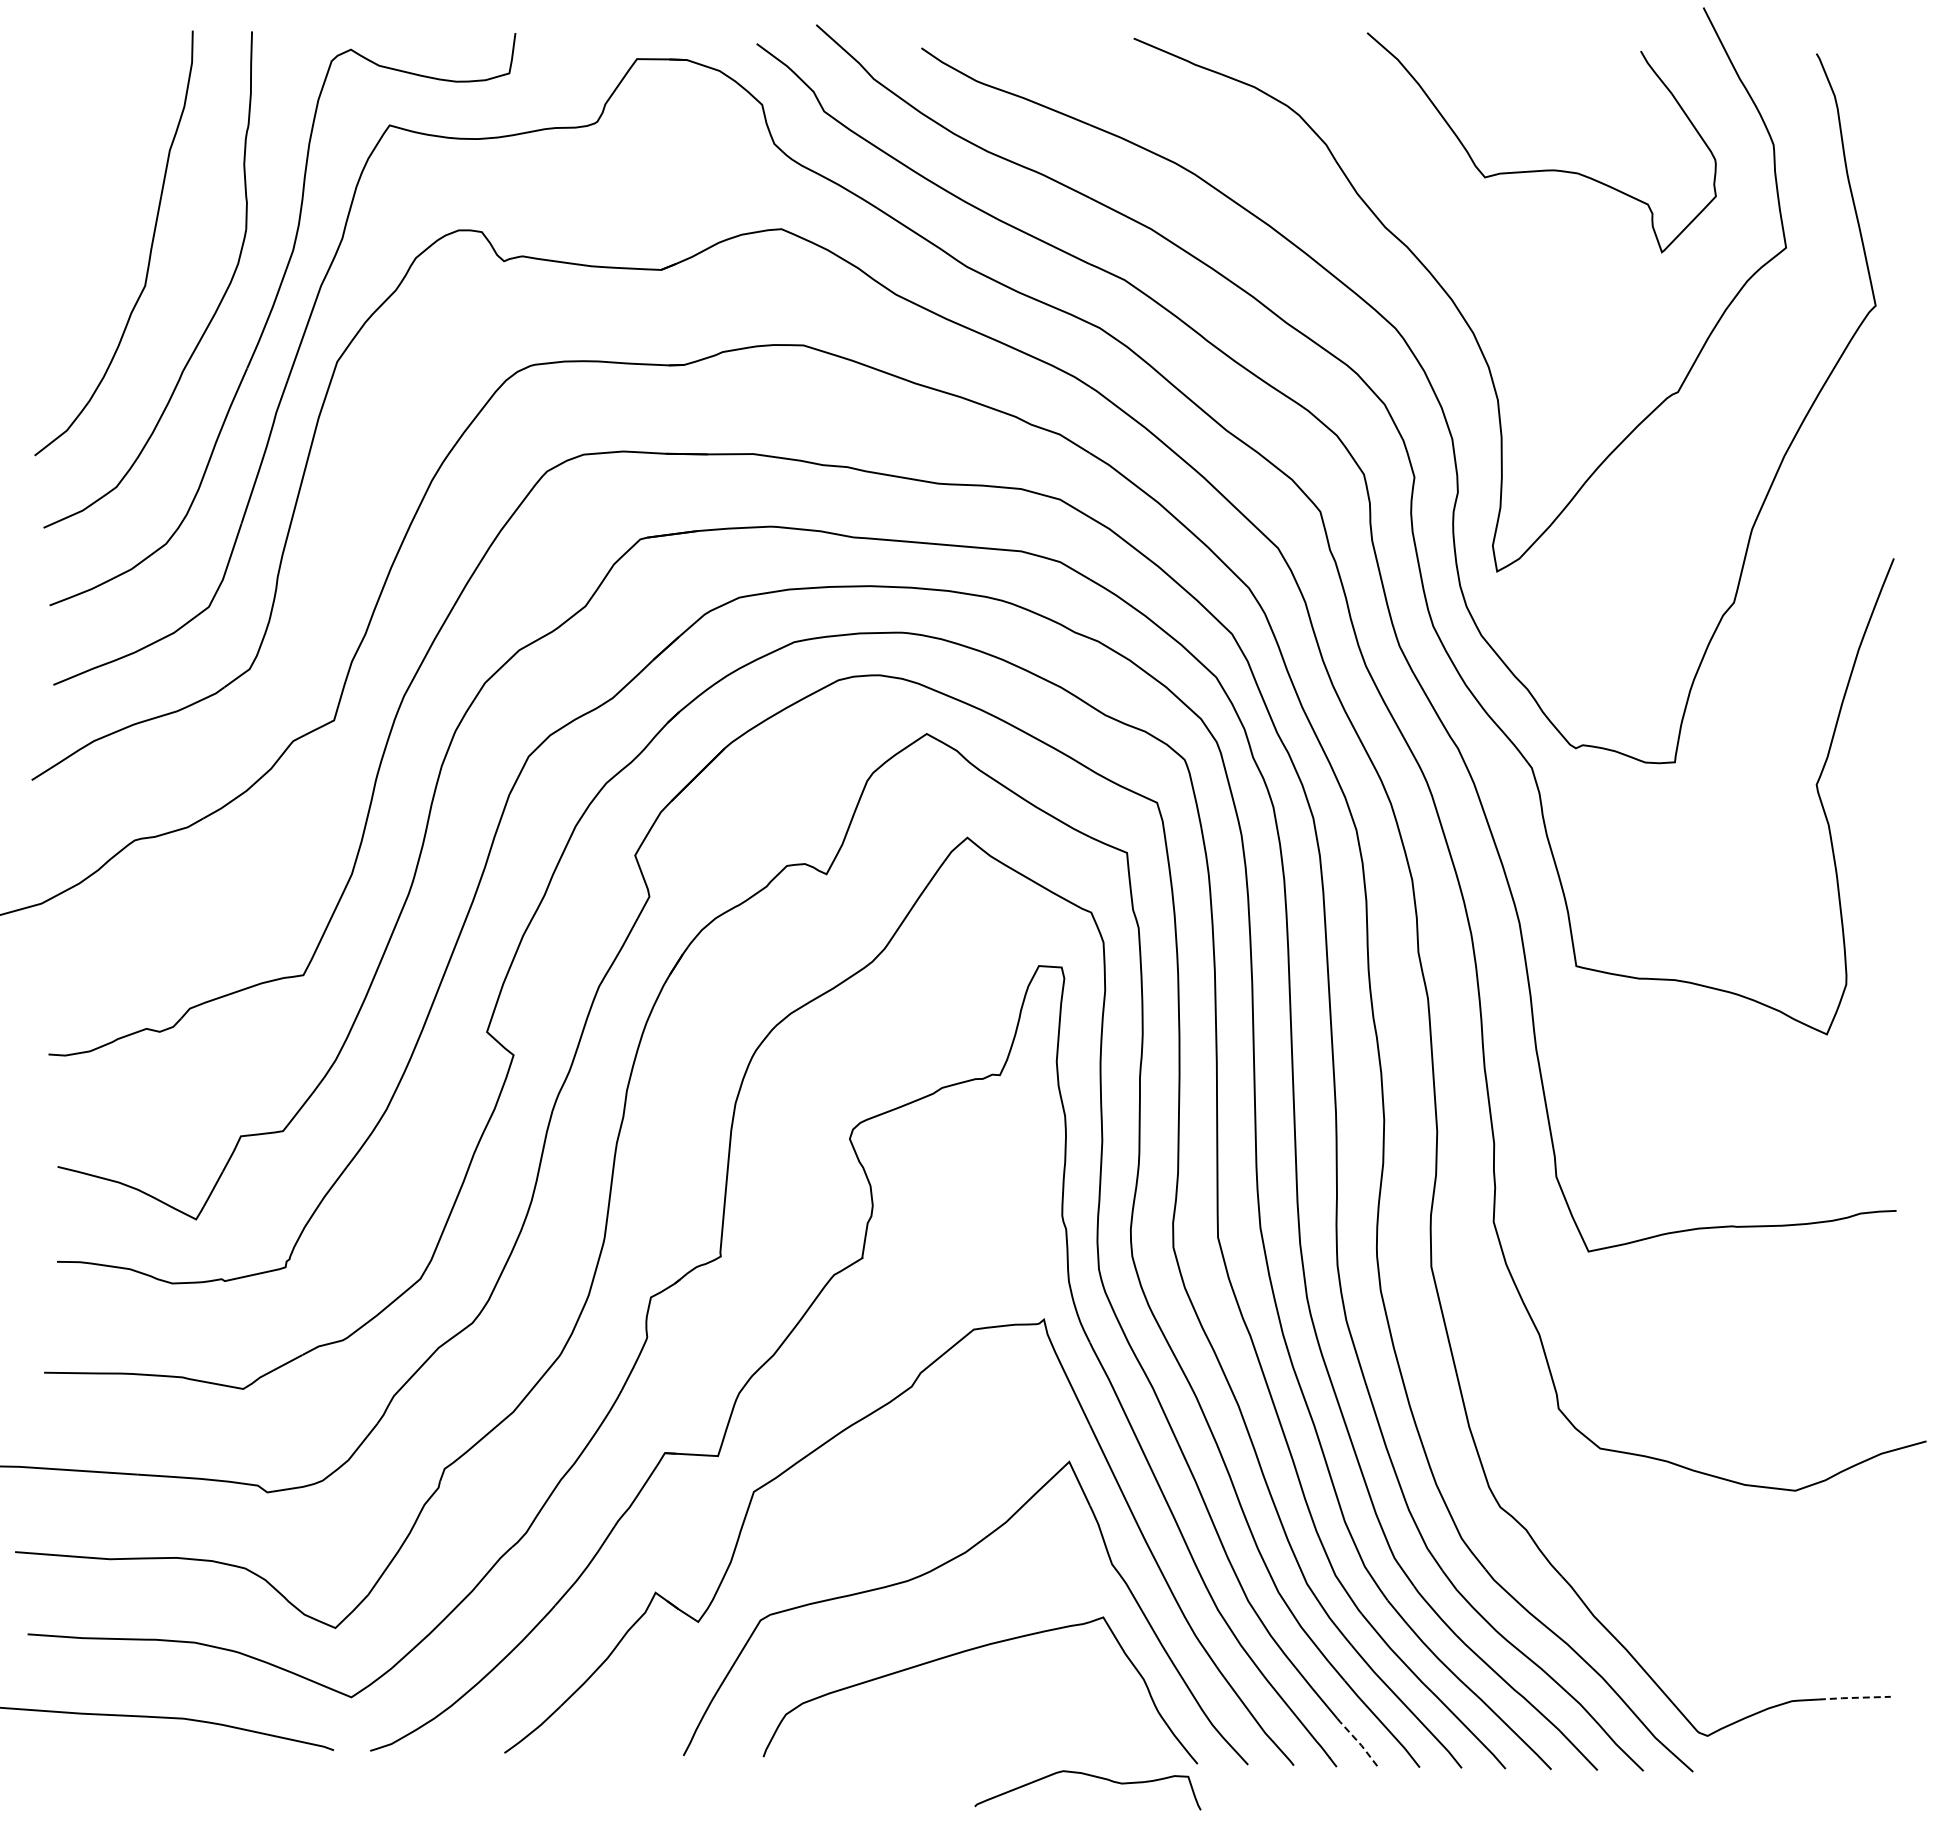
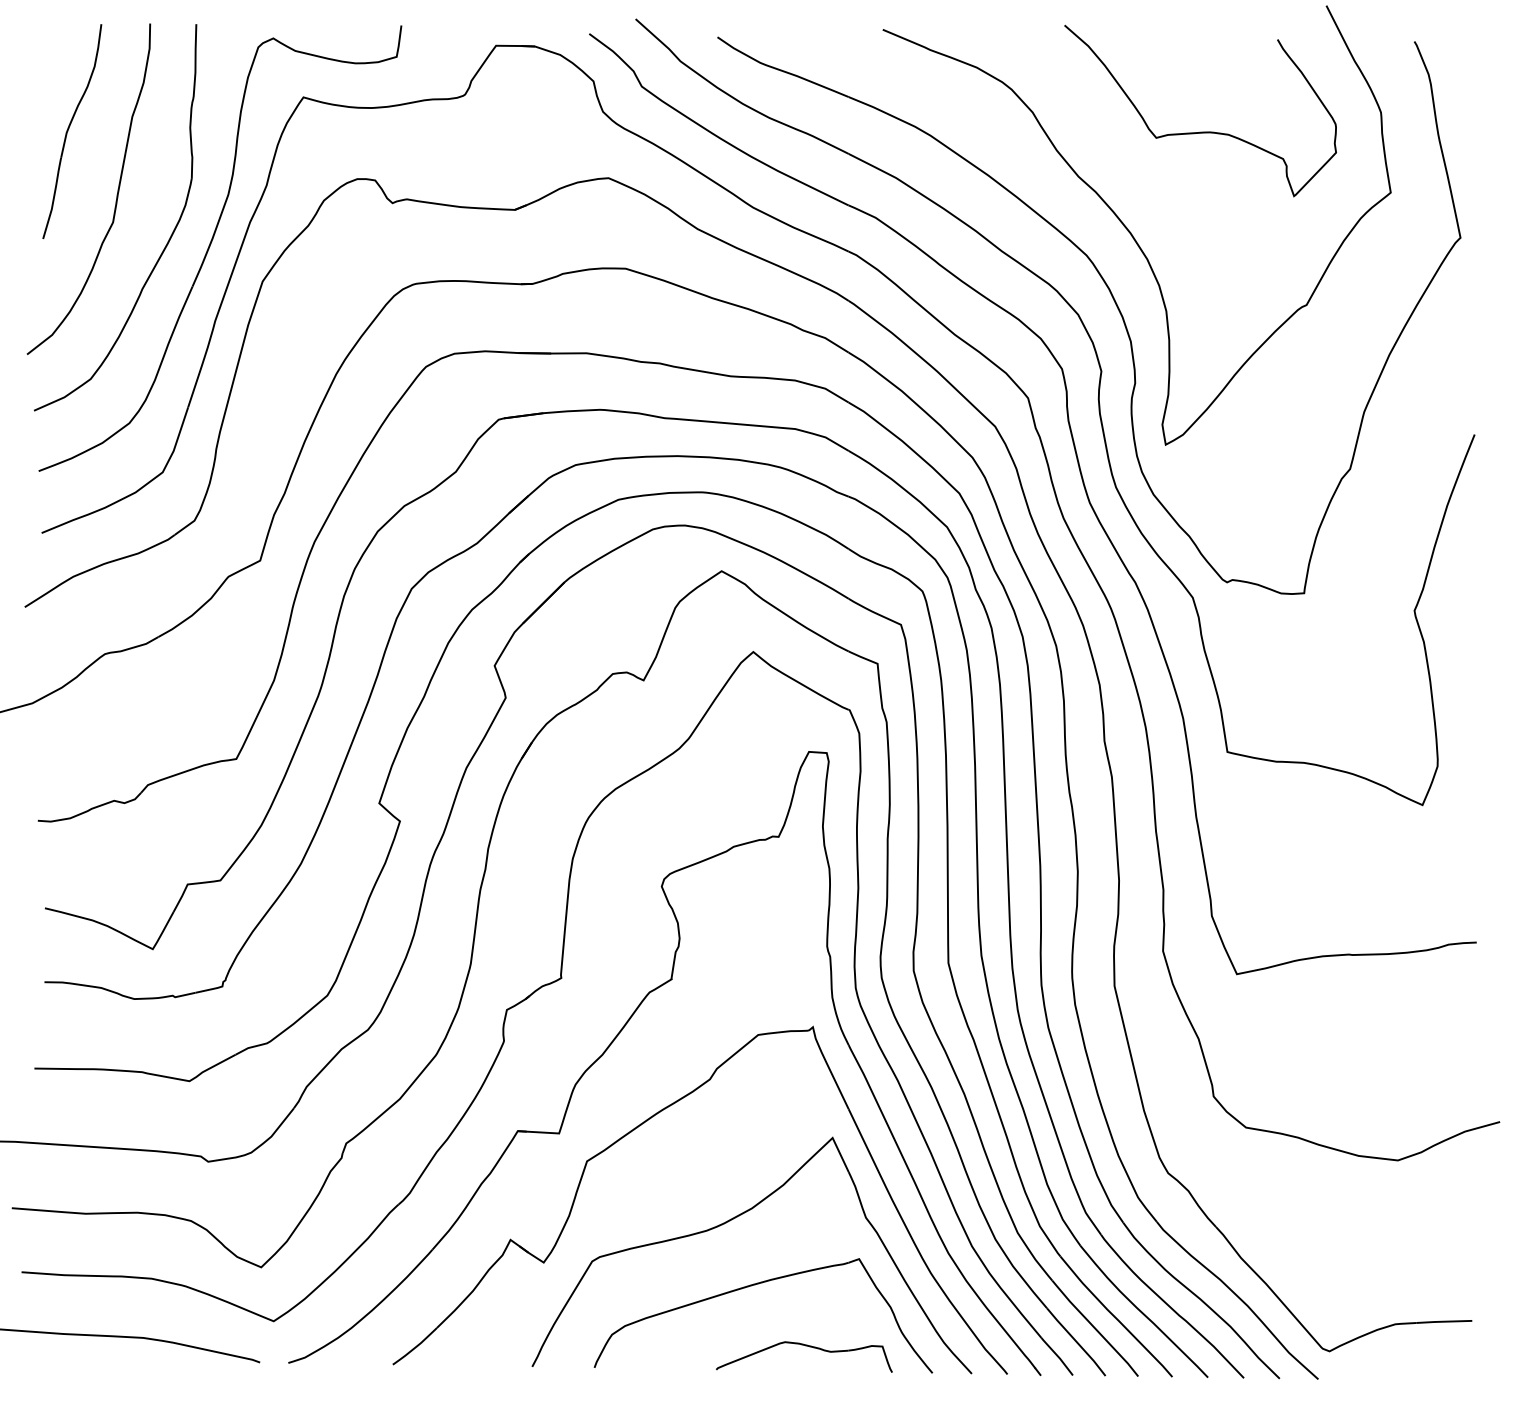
part: (92, 169) -> (72, 131), added
line: (1854, 1697) -> (1444, 1321), dashed -> solid
line: (1358, 1742) -> (1057, 1356), dashed -> solid
part: (1090, 1776) -> (806, 1346), moved

